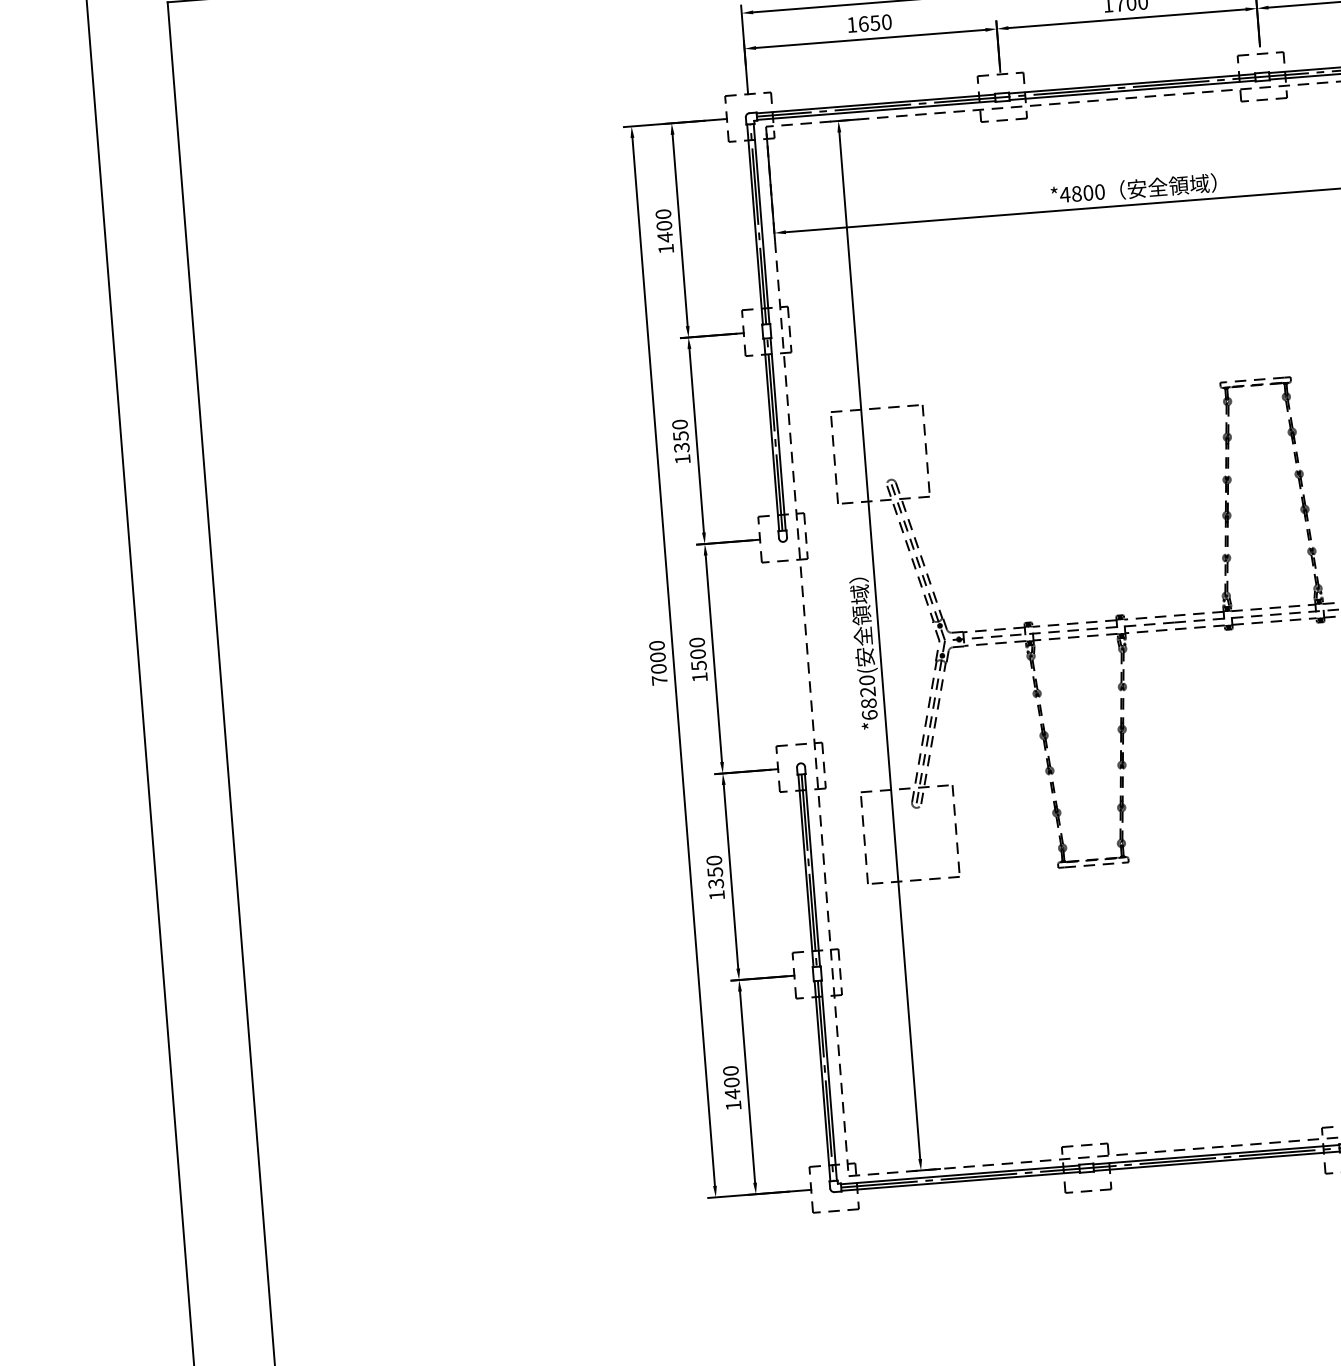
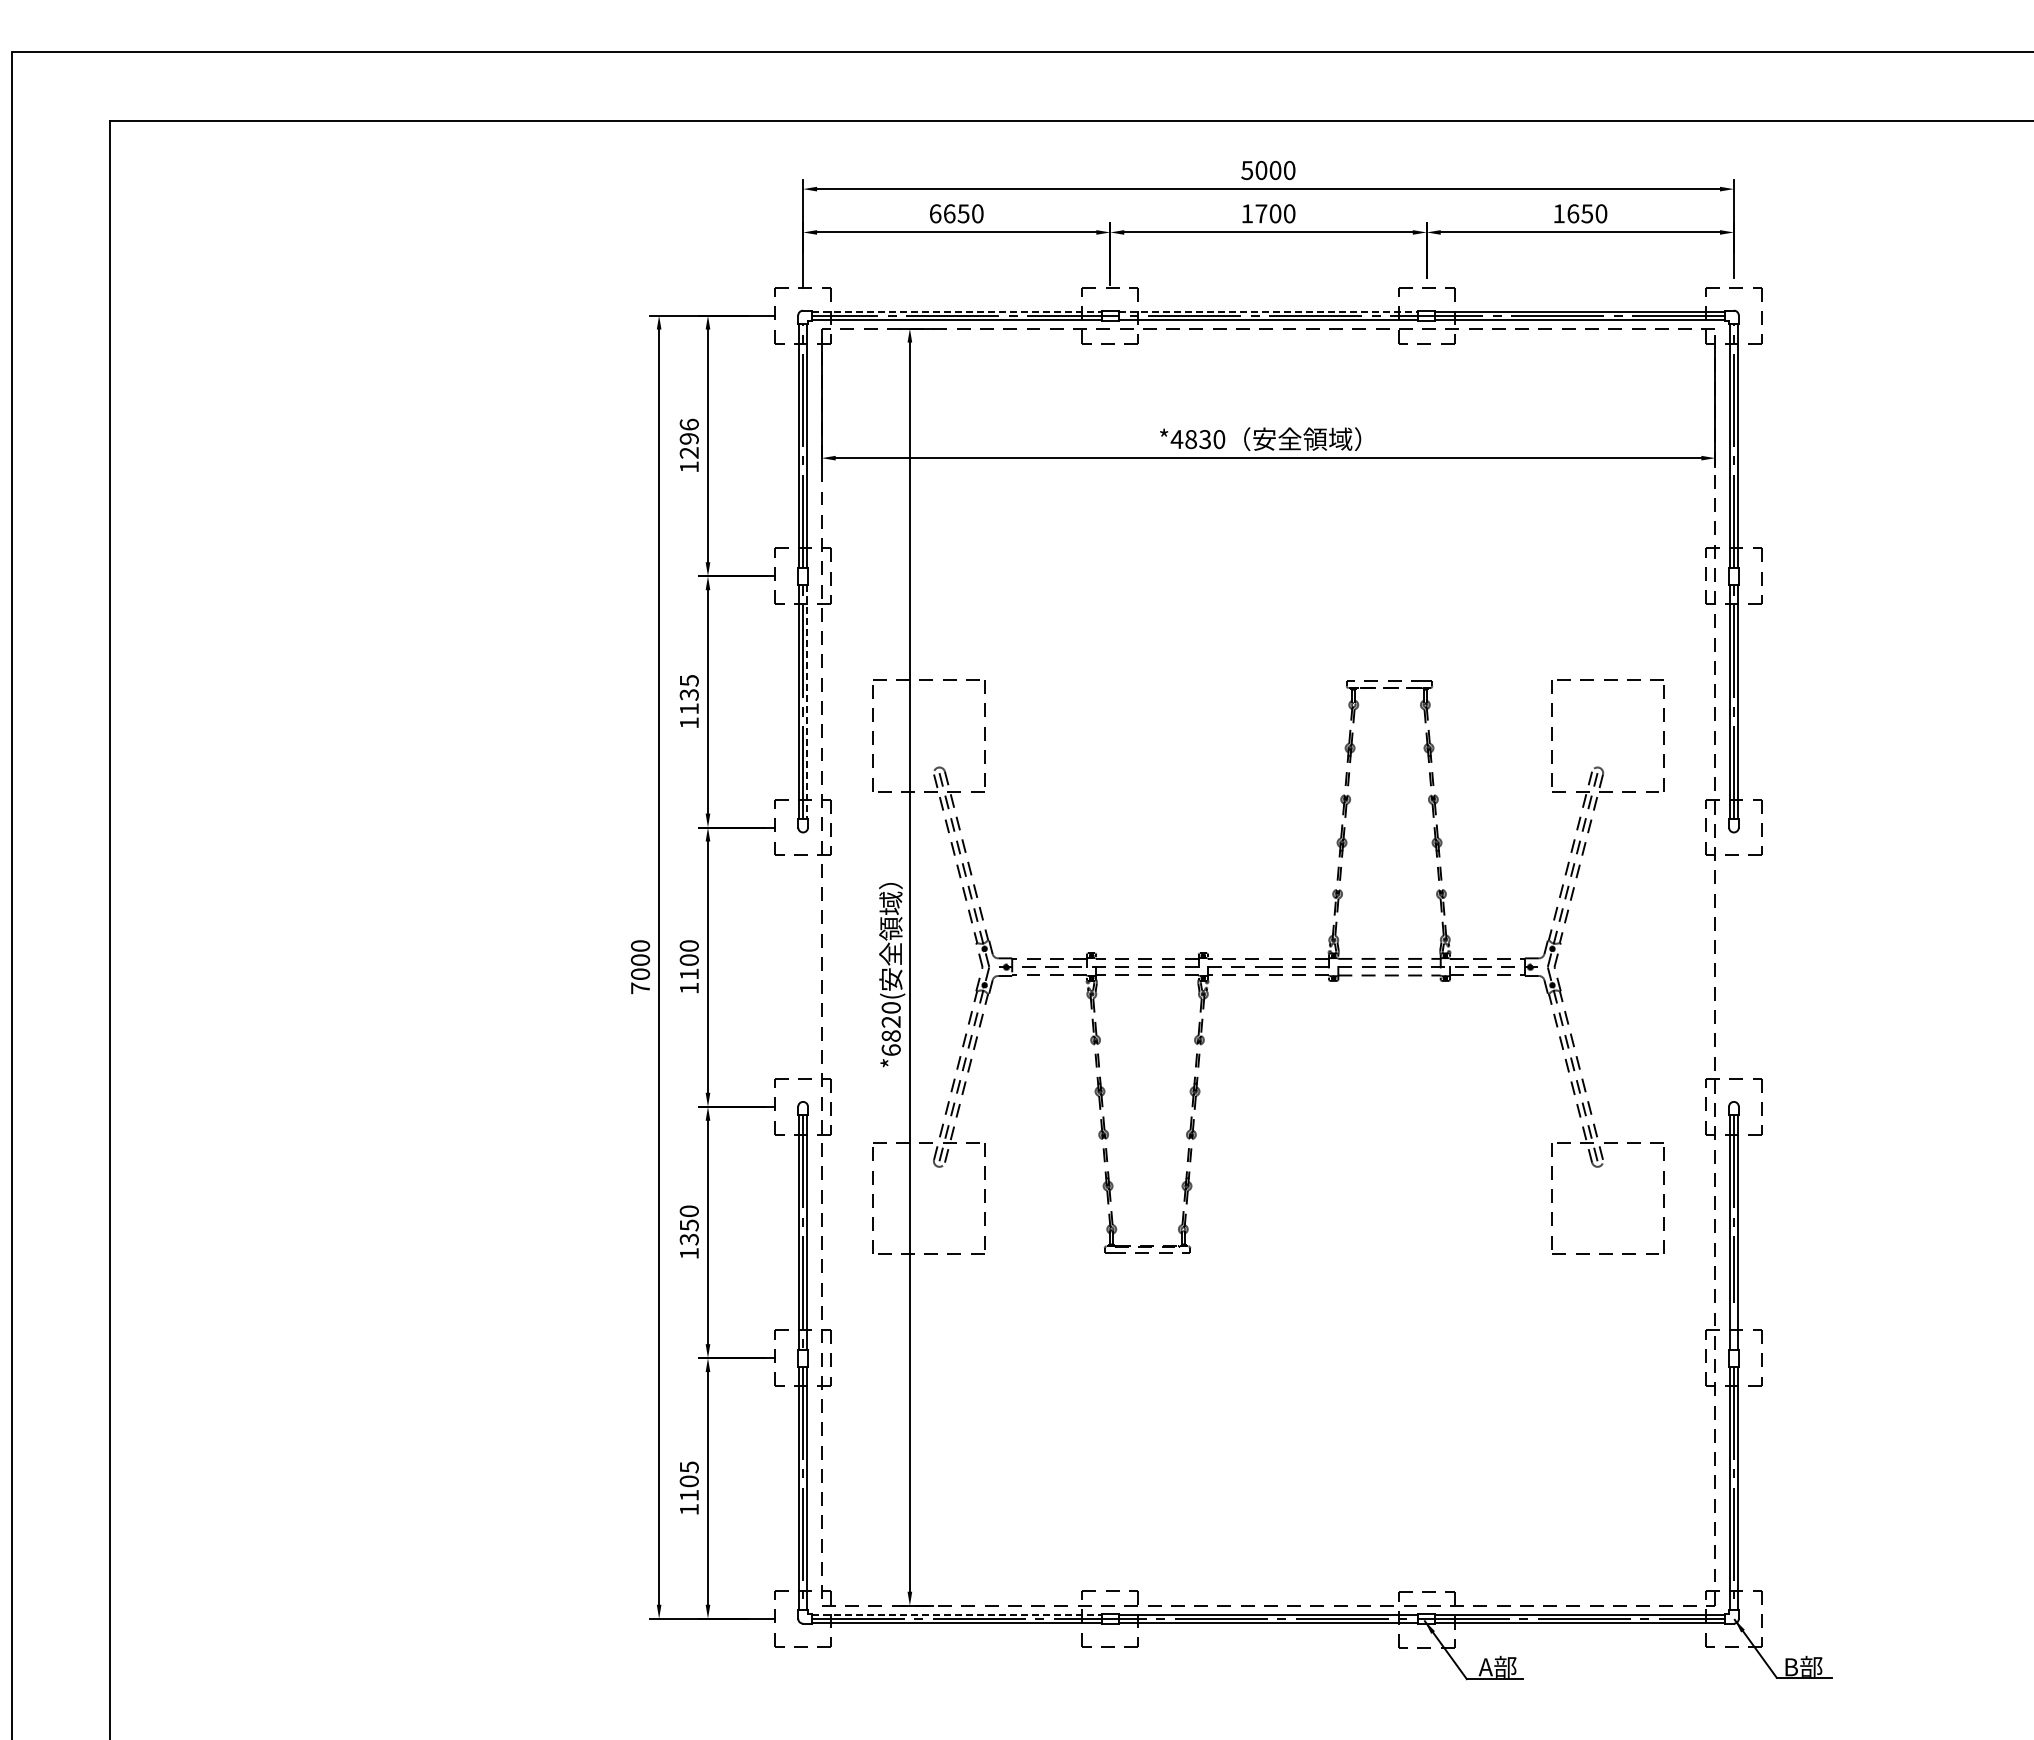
text: (852, 24) -> (935, 213), 1650 -> 6650
line: (1132, 83) -> (1268, 311), solid -> dashed
line: (876, 103) -> (957, 311), solid -> dashed
text: (1088, 192) -> (1205, 439), *4800 -> *4830
text: (663, 225) -> (688, 438), 1400 -> 1296
line: (778, 434) -> (807, 702), solid -> dashed
text: (680, 435) -> (688, 694), 1350 -> 1135
text: (699, 665) -> (689, 974), 1500 -> 1100
text: (731, 1082) -> (688, 1481), 1400 -> 1105
line: (960, 1174) -> (957, 1614), solid -> dashed

